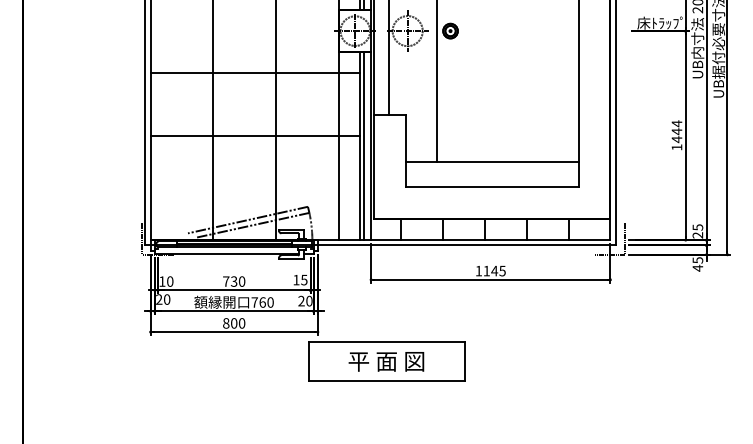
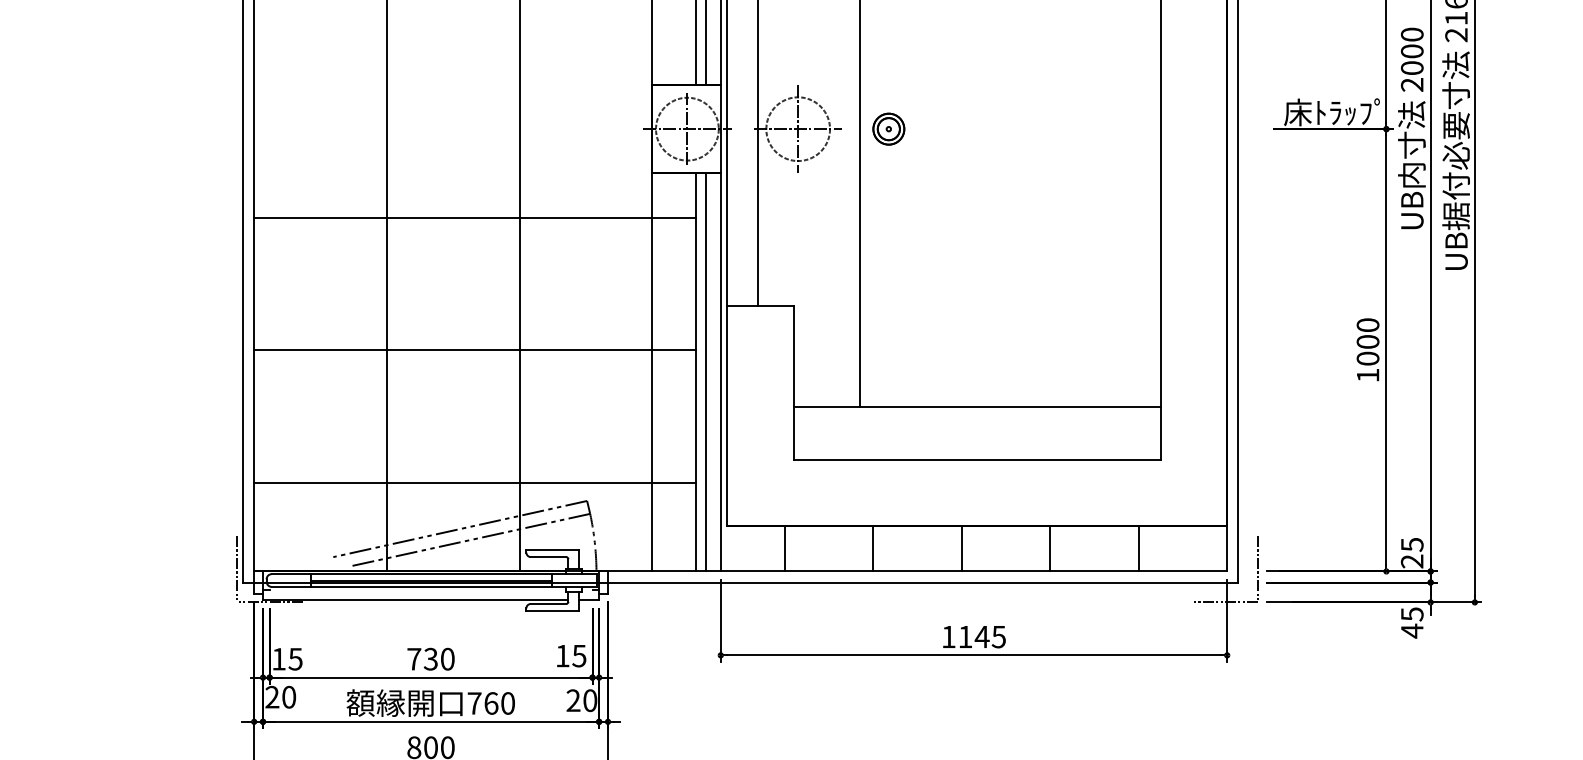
text: (676, 131) -> (1366, 341), 1444 -> 1000
line: (254, 198) -> (474, 483), added
text: (170, 281) -> (296, 659), 10 -> 15

